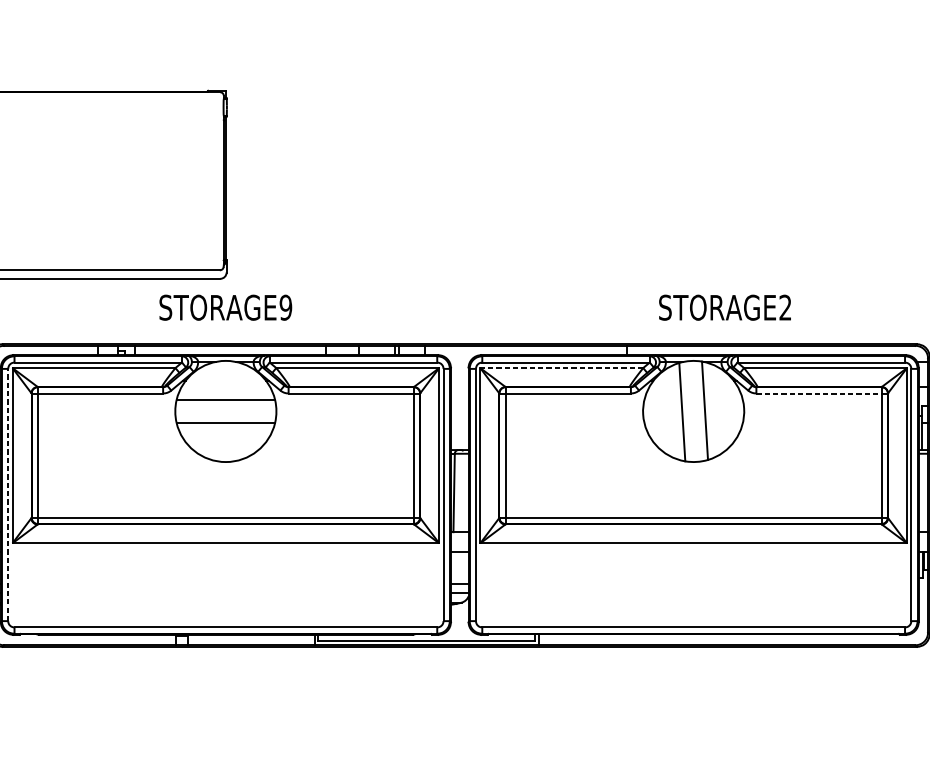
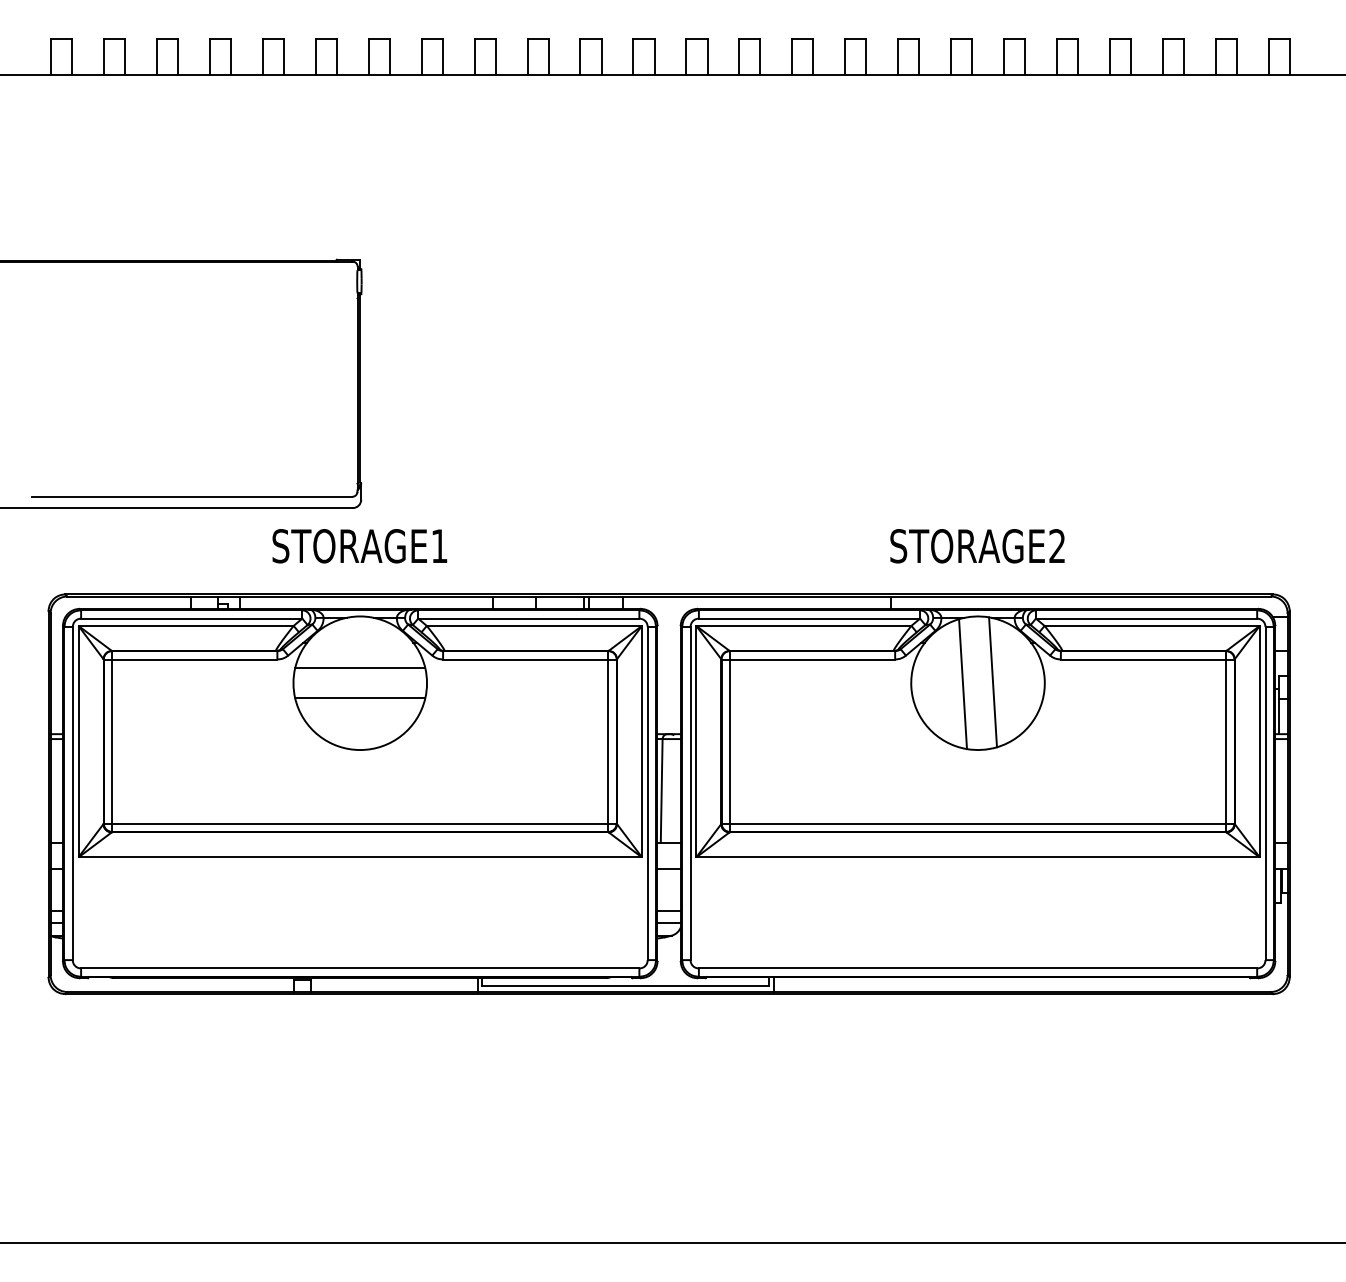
text: (285, 307) -> (439, 546), STORAGE9 -> STORAGE1
text: (725, 307) -> (977, 546), moved
line: (561, 367) -> (803, 625), dashed -> solid
line: (818, 393) -> (1143, 659), dashed -> solid
line: (7, 494) -> (72, 793), dashed -> solid

